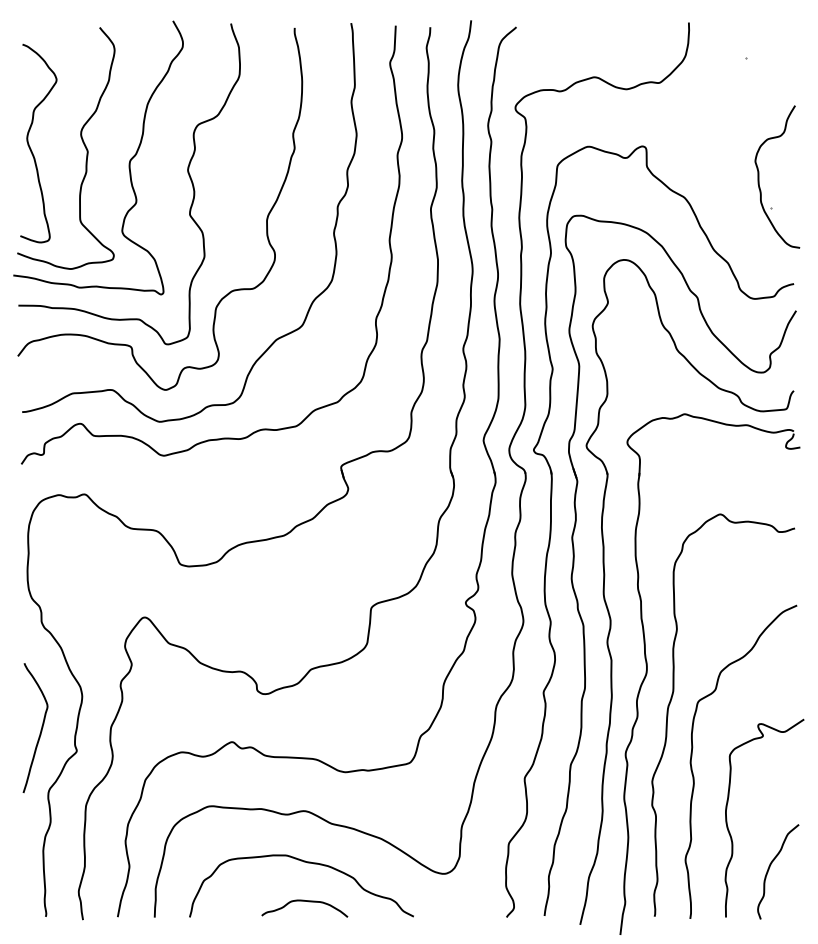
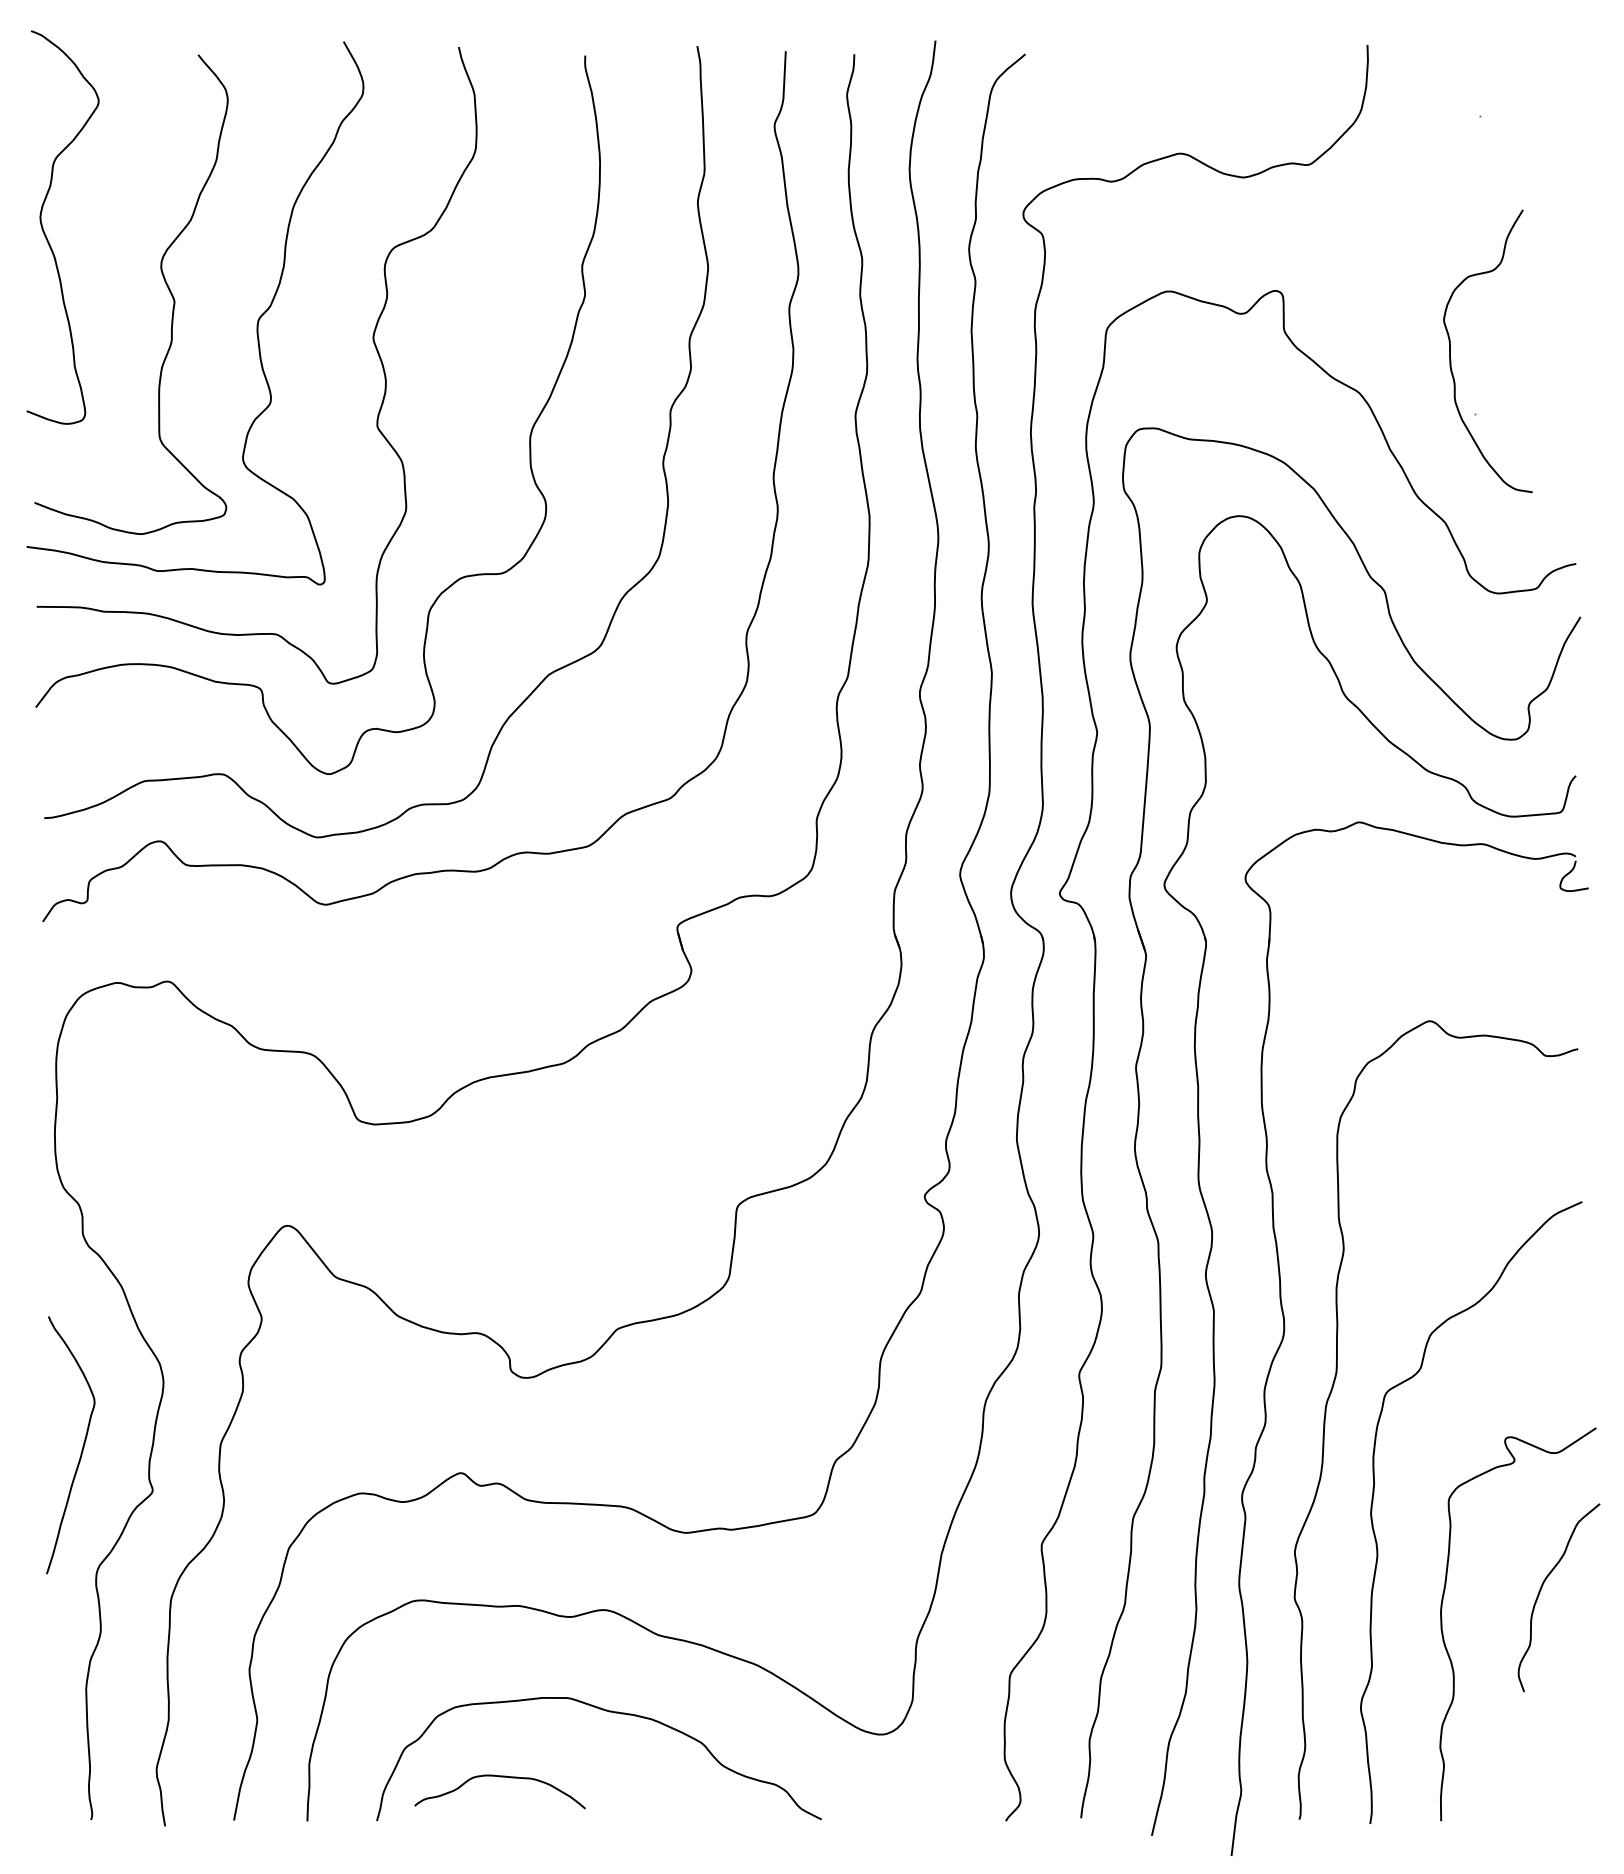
curve: (30, 146) -> (46, 233), moved
part: (759, 176) -> (1452, 350), moved
curve: (770, 867) -> (1543, 1588), moved
curve: (304, 901) -> (499, 1777), moved

